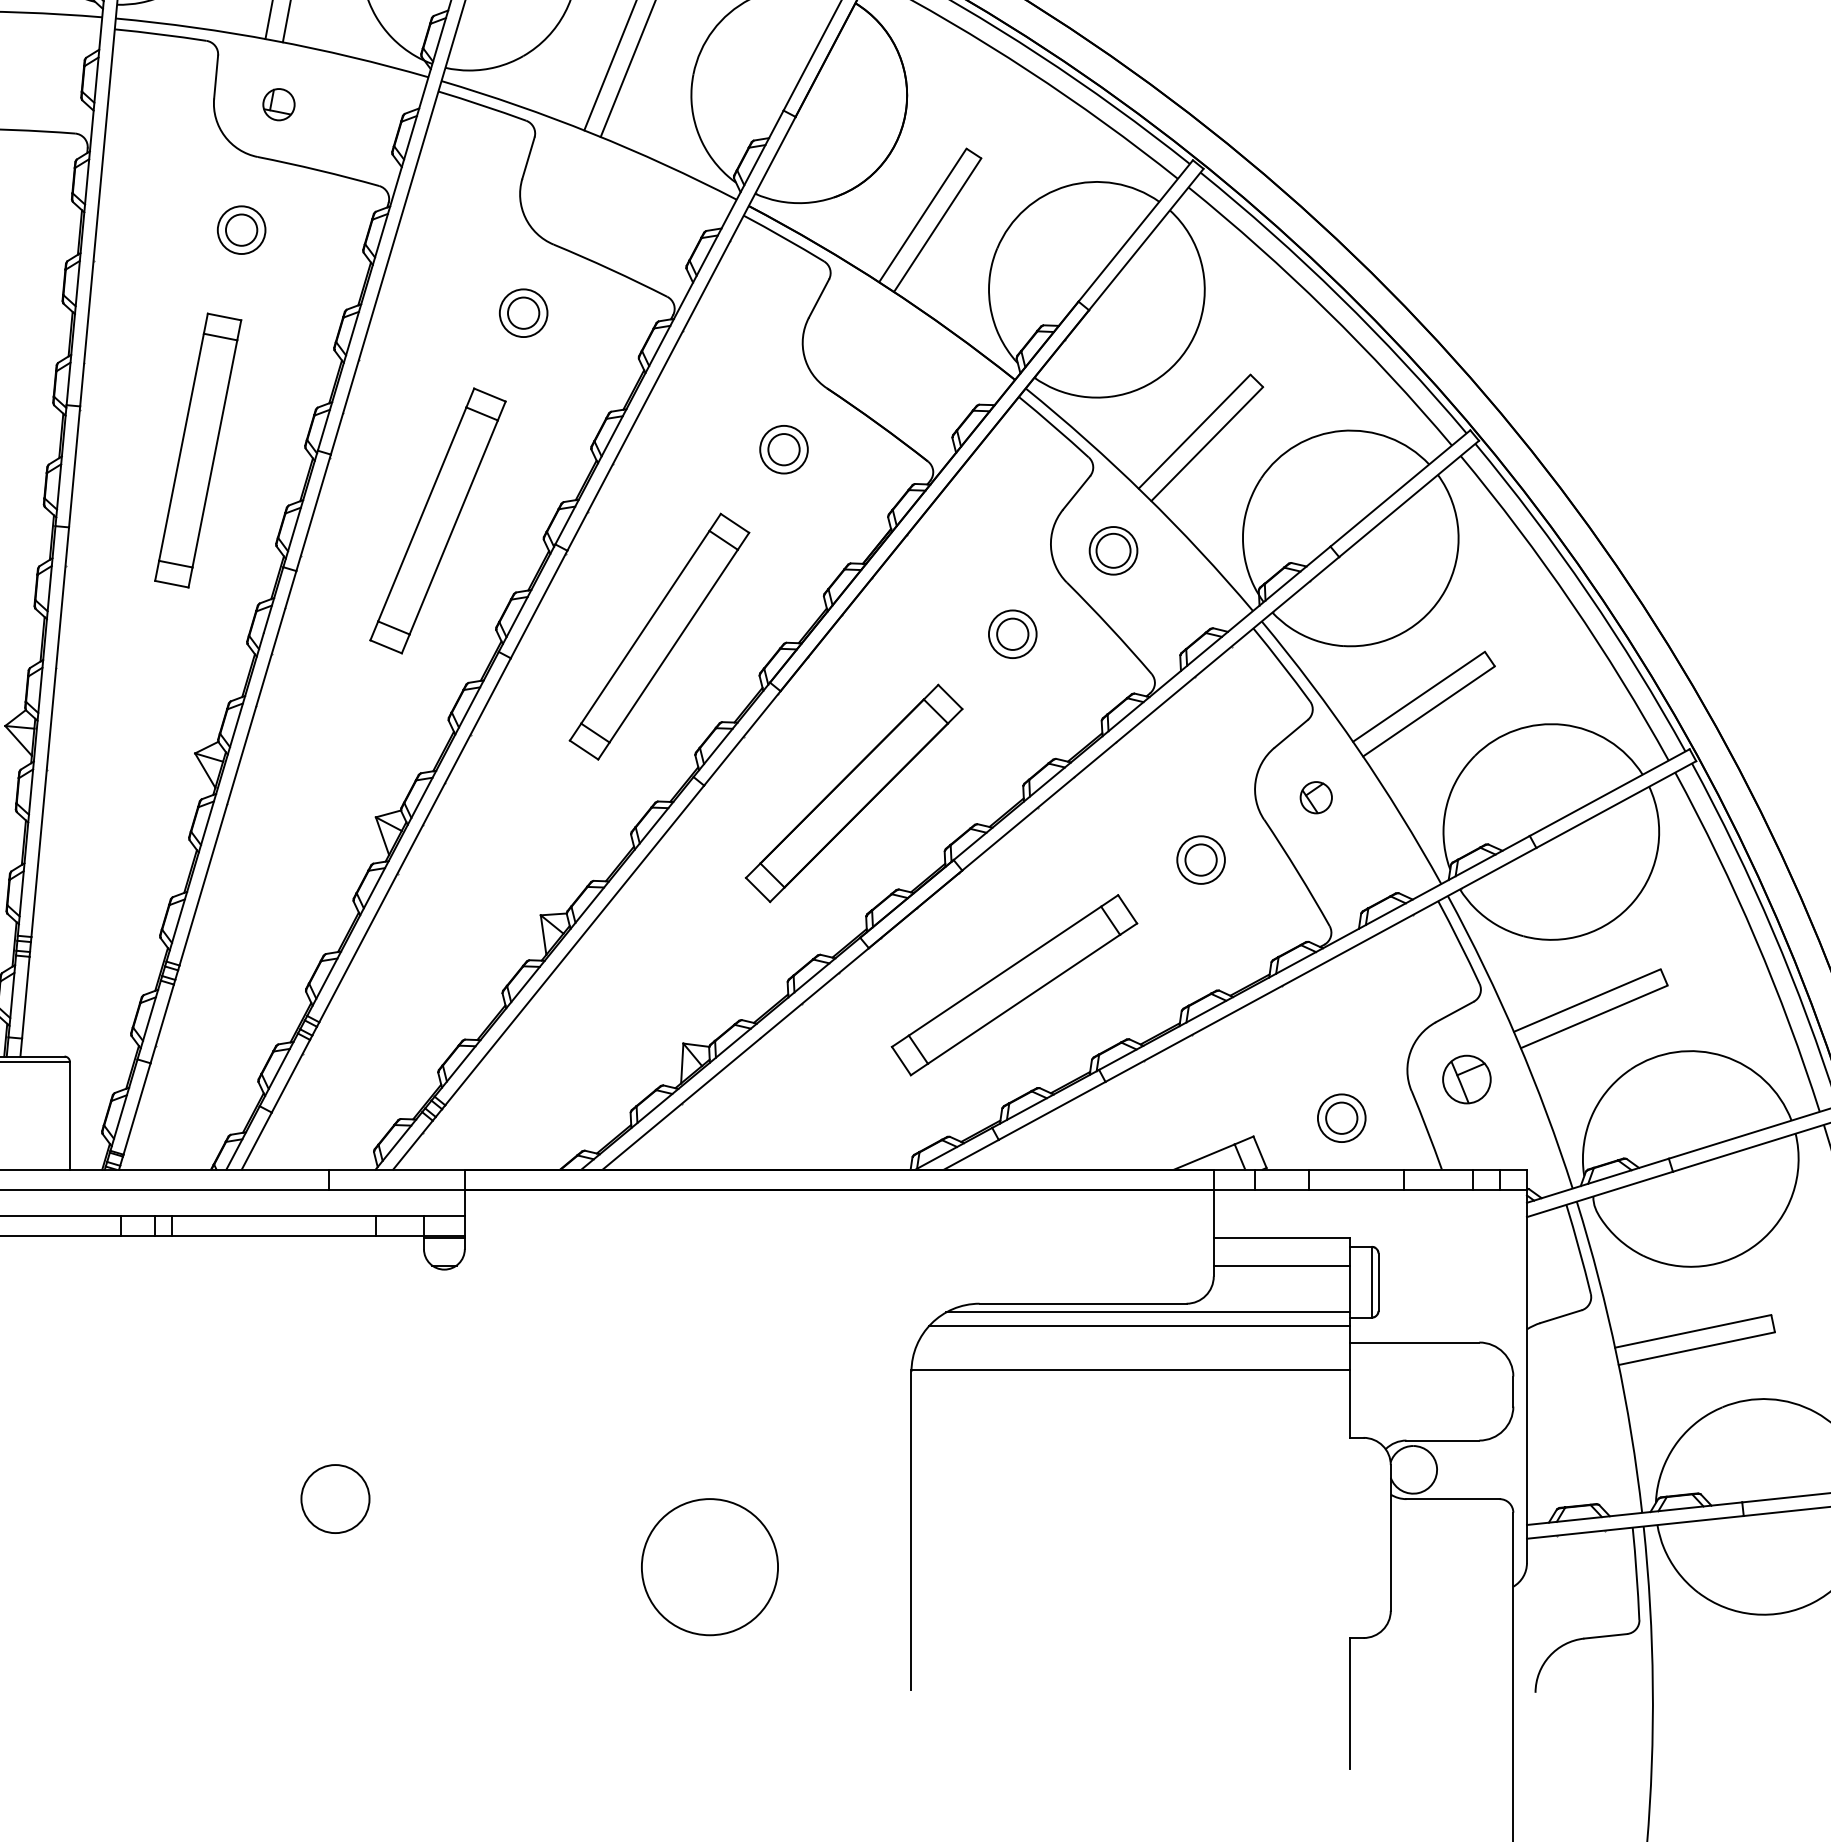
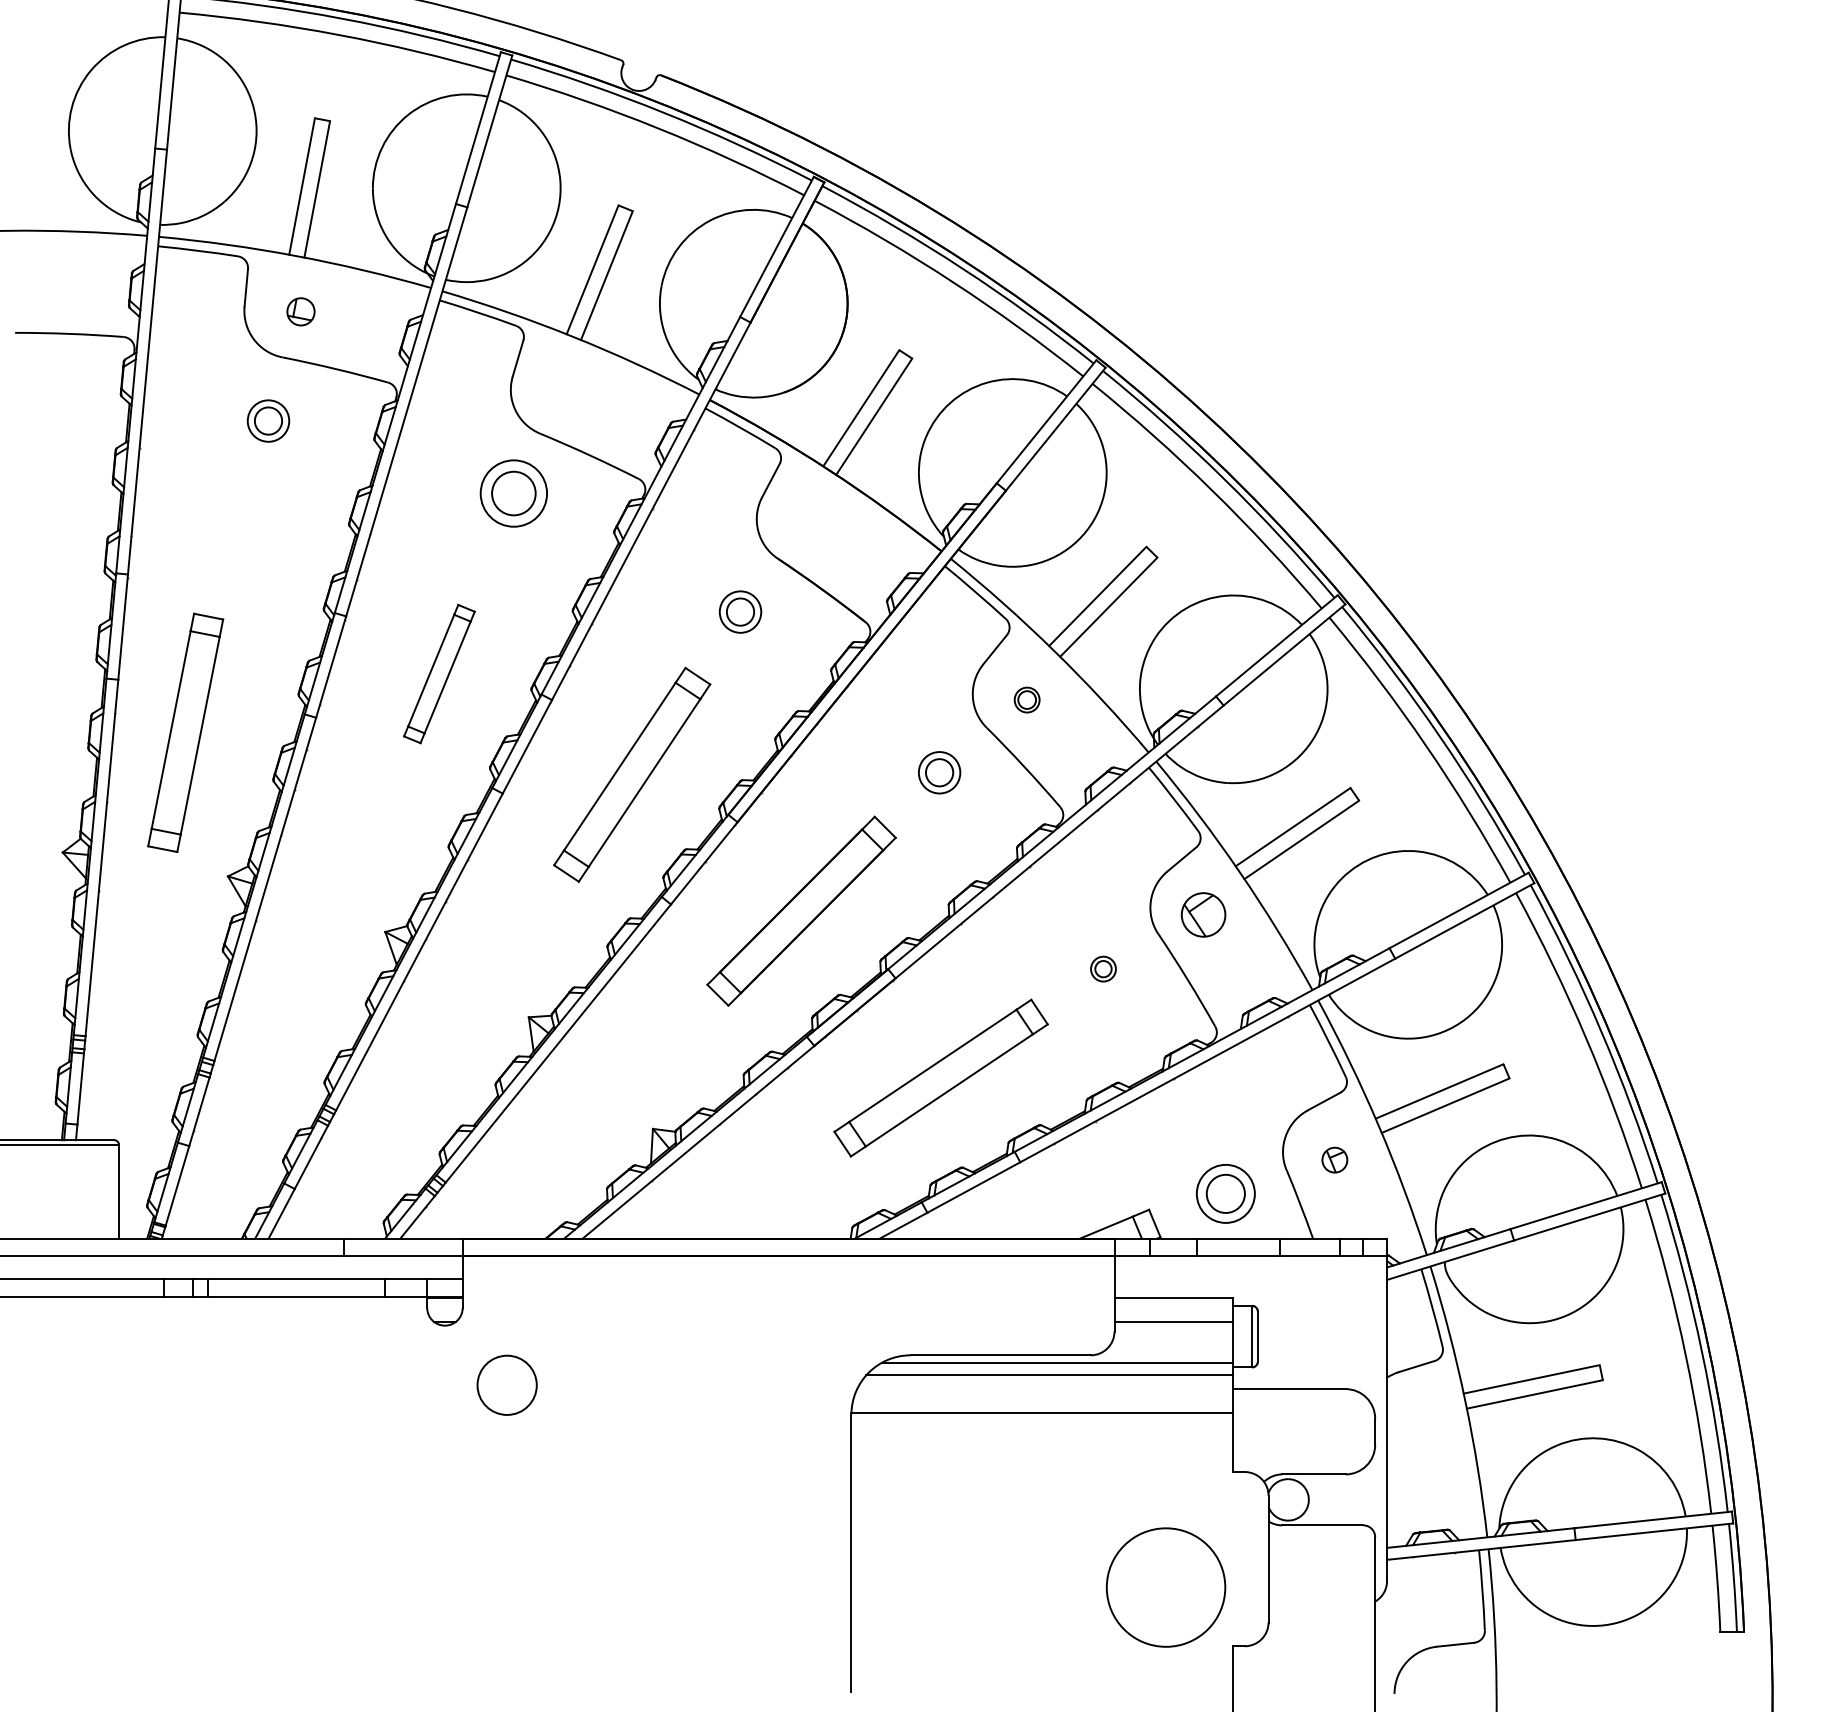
part: (523, 312) -> (513, 492), size x1.6
part: (197, 450) -> (185, 732), moved
part: (438, 520) -> (439, 673), size x0.6
part: (1112, 550) -> (1026, 699), size x0.6
part: (1316, 797) -> (1203, 914), size x1.6
part: (1201, 859) -> (1103, 968), size x0.6
part: (1466, 1078) -> (1334, 1159), size x0.6
part: (1341, 1117) -> (1225, 1193), size x1.4
circle: (334, 1498) -> (506, 1384), moved
circle: (709, 1567) -> (1165, 1587), moved

